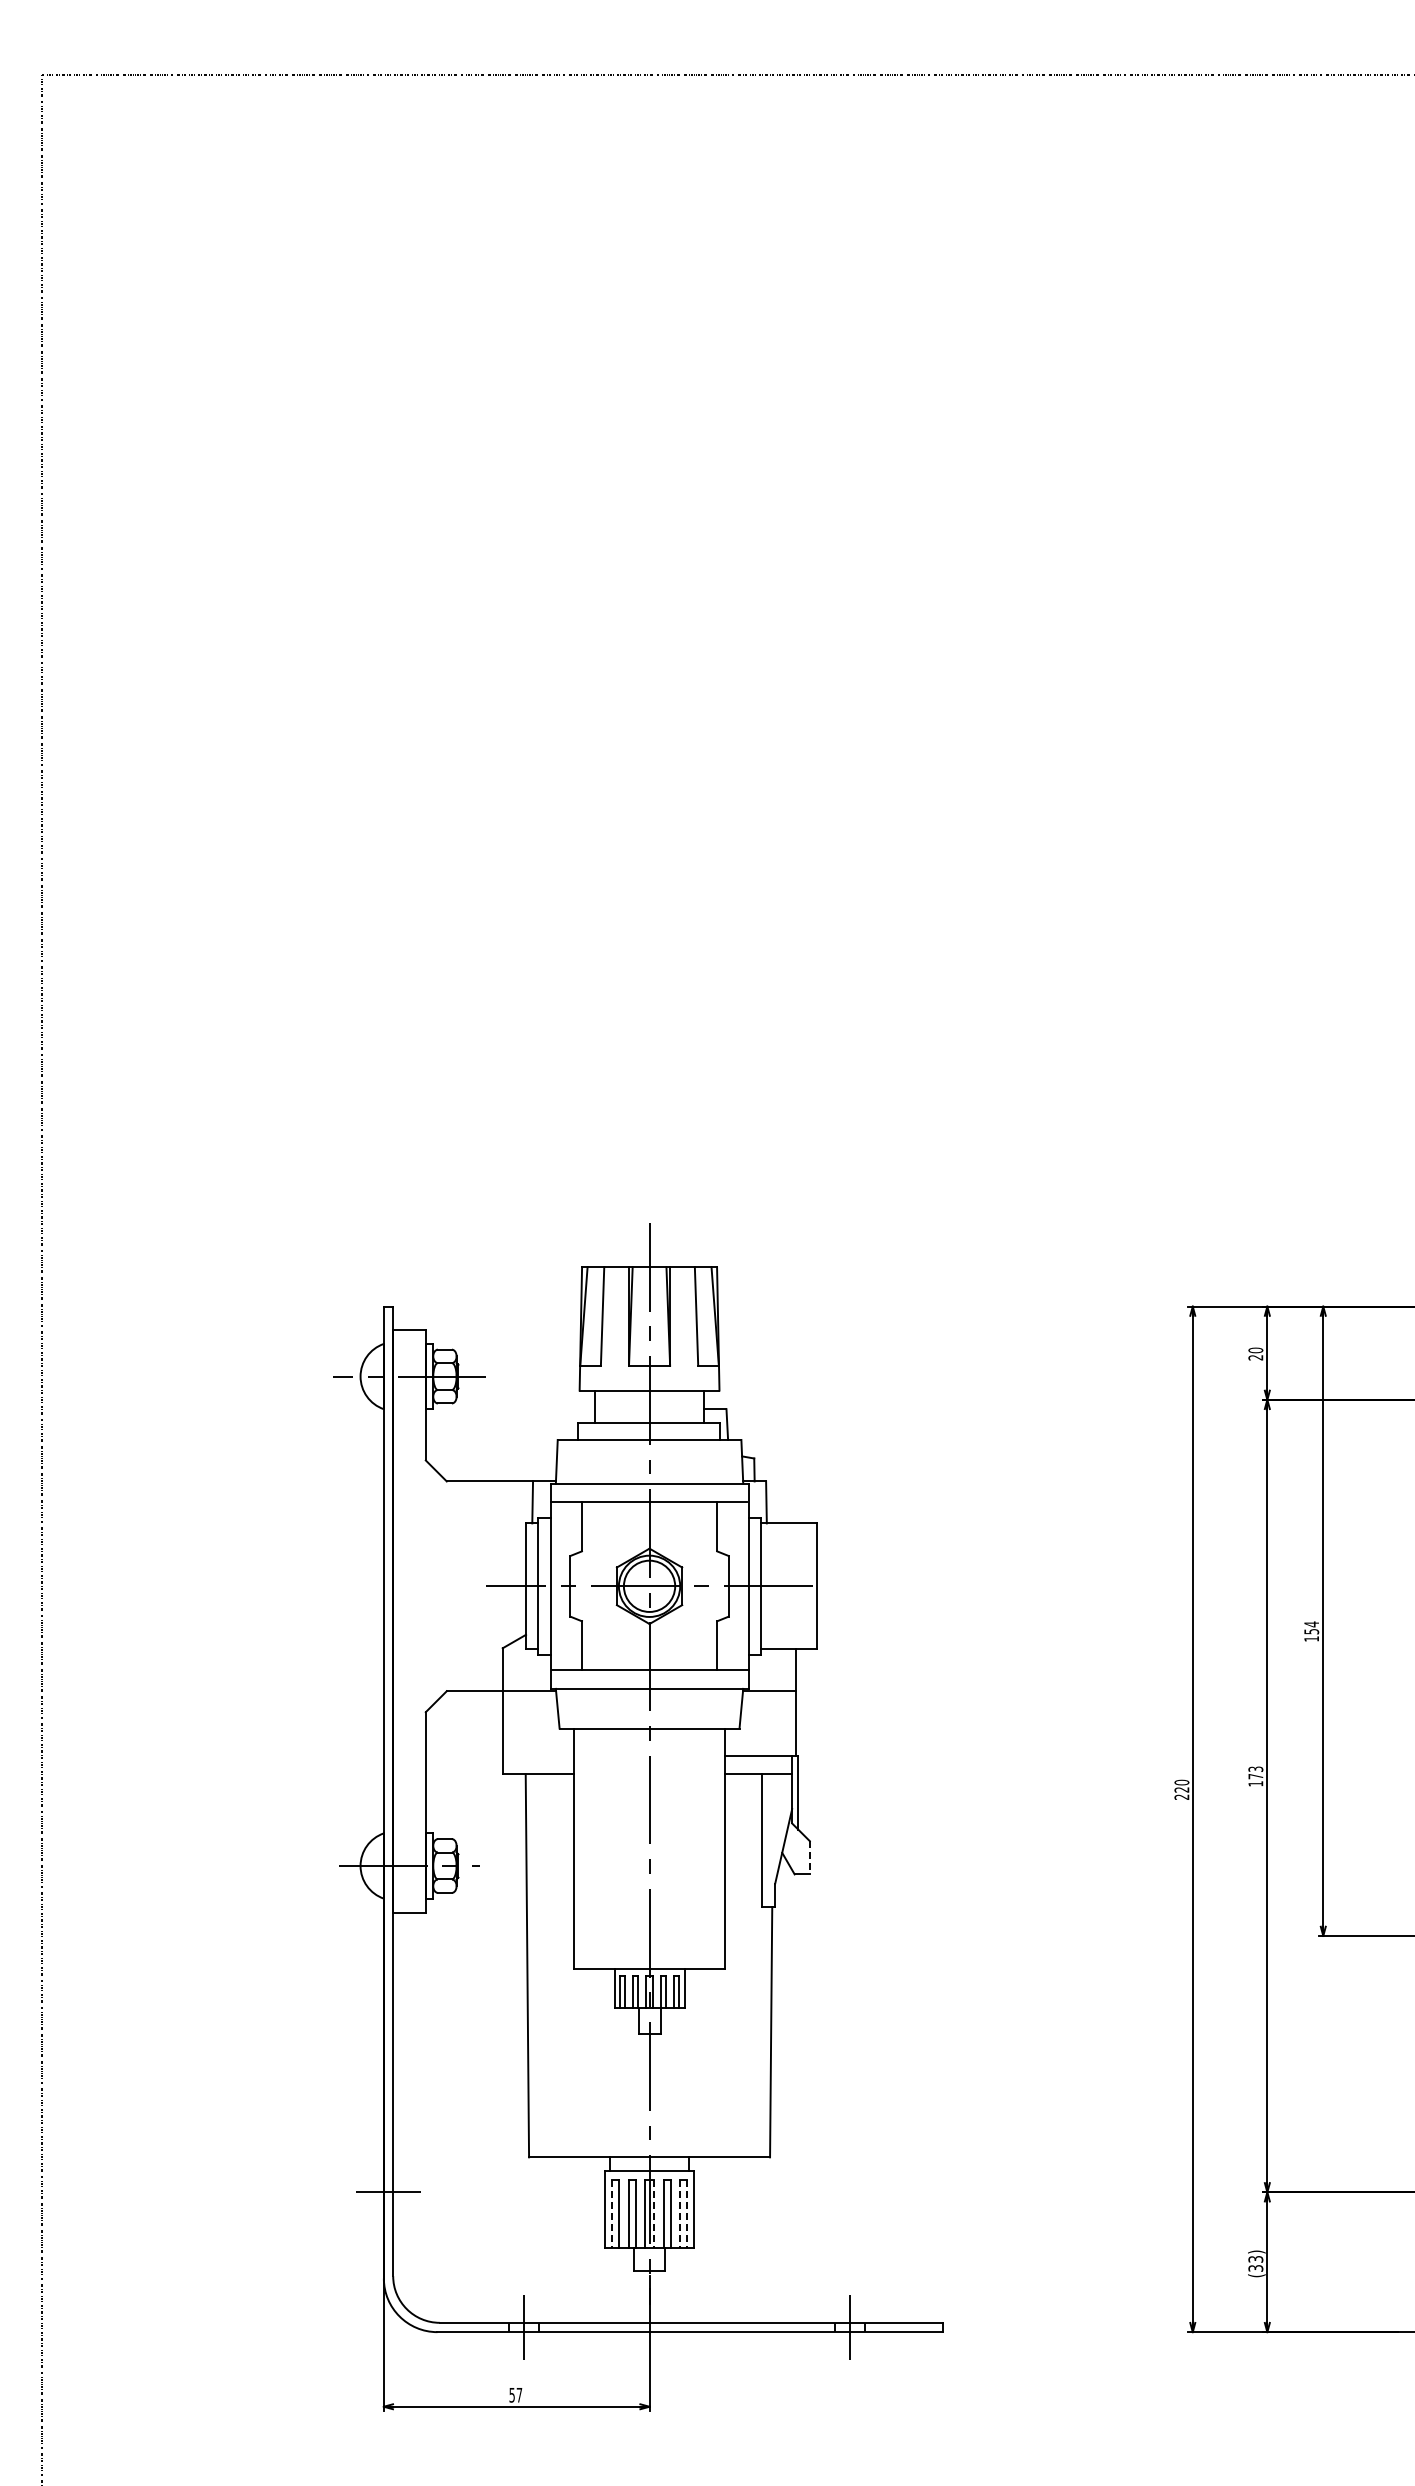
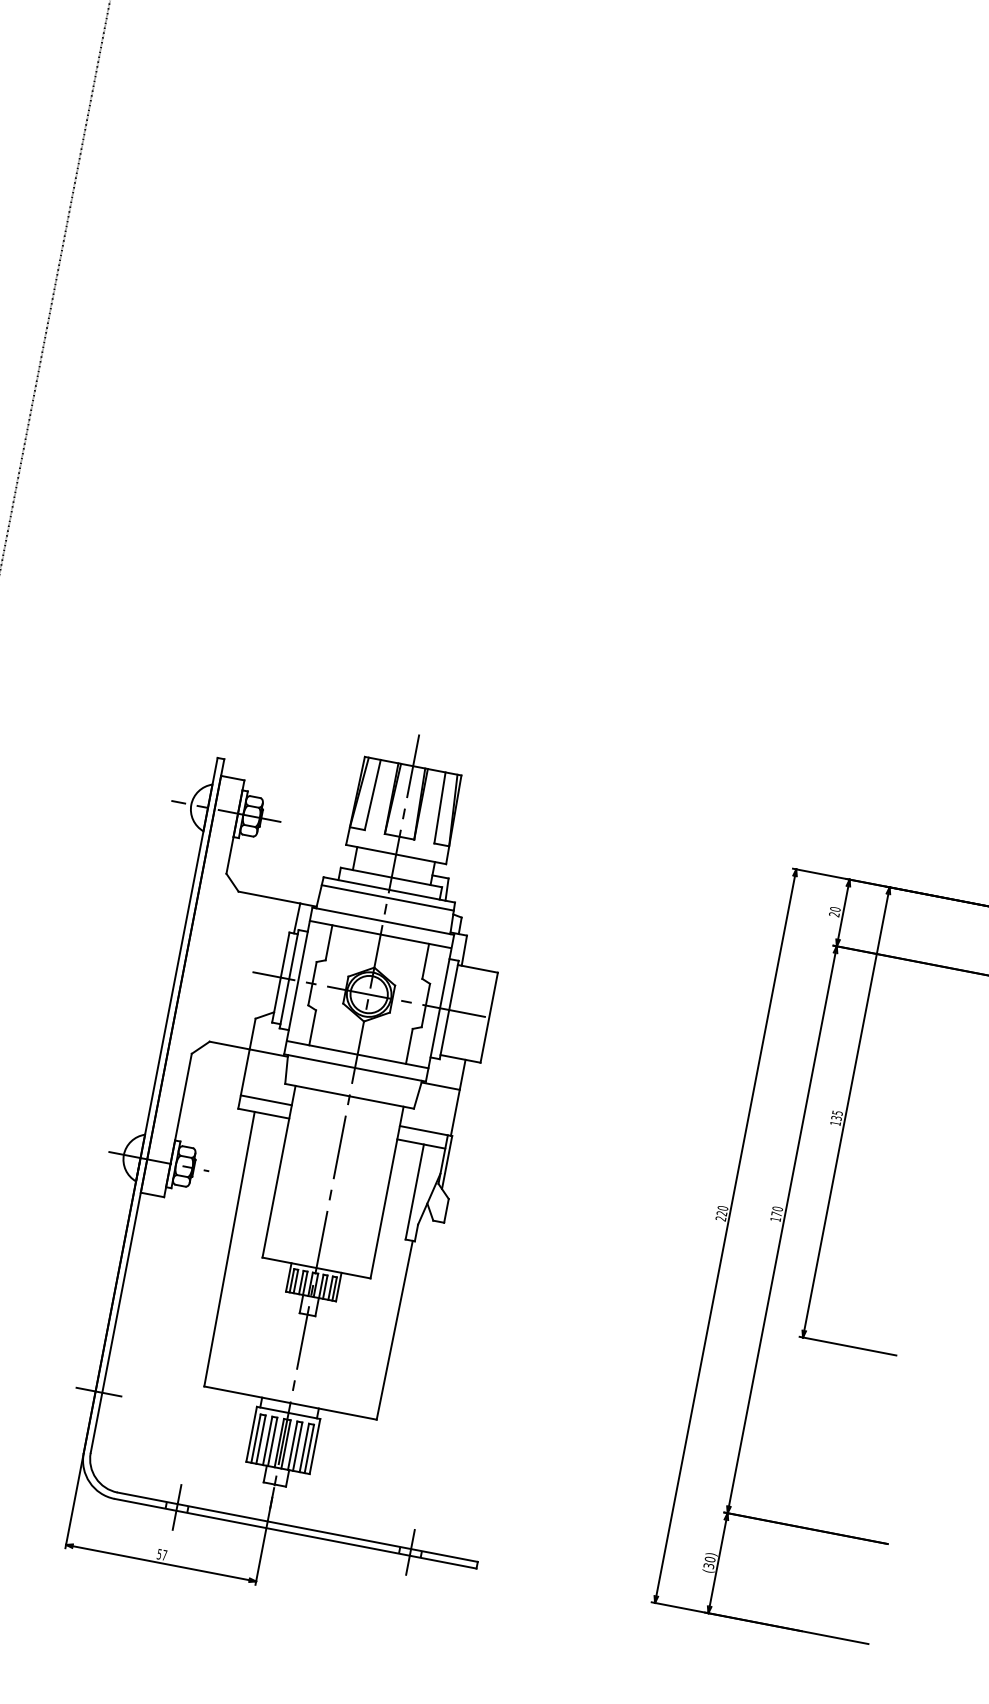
line: (649, 1451) -> (387, 898), added
text: (1311, 1627) -> (837, 1115), 154 -> 135
line: (538, 1755) -> (266, 1100), added
text: (1255, 1769) -> (777, 1209), 173 -> 170
line: (809, 1857) -> (446, 1210), dashed -> solid
line: (612, 2214) -> (256, 1438), dashed -> solid
line: (654, 2214) -> (286, 1444), dashed -> solid
line: (679, 2214) -> (304, 1448), dashed -> solid
line: (686, 2214) -> (309, 1449), dashed -> solid
text: (1255, 2258) -> (710, 1558), (33) -> (30)

